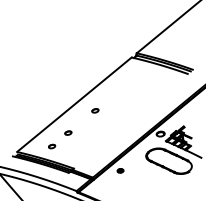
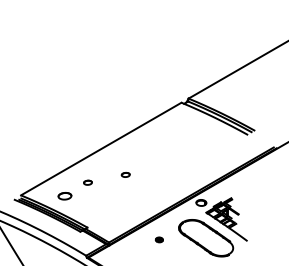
part: (95, 110) -> (125, 174), moved
part: (52, 146) -> (65, 195), size x1.6
part: (119, 170) -> (158, 239), moved

